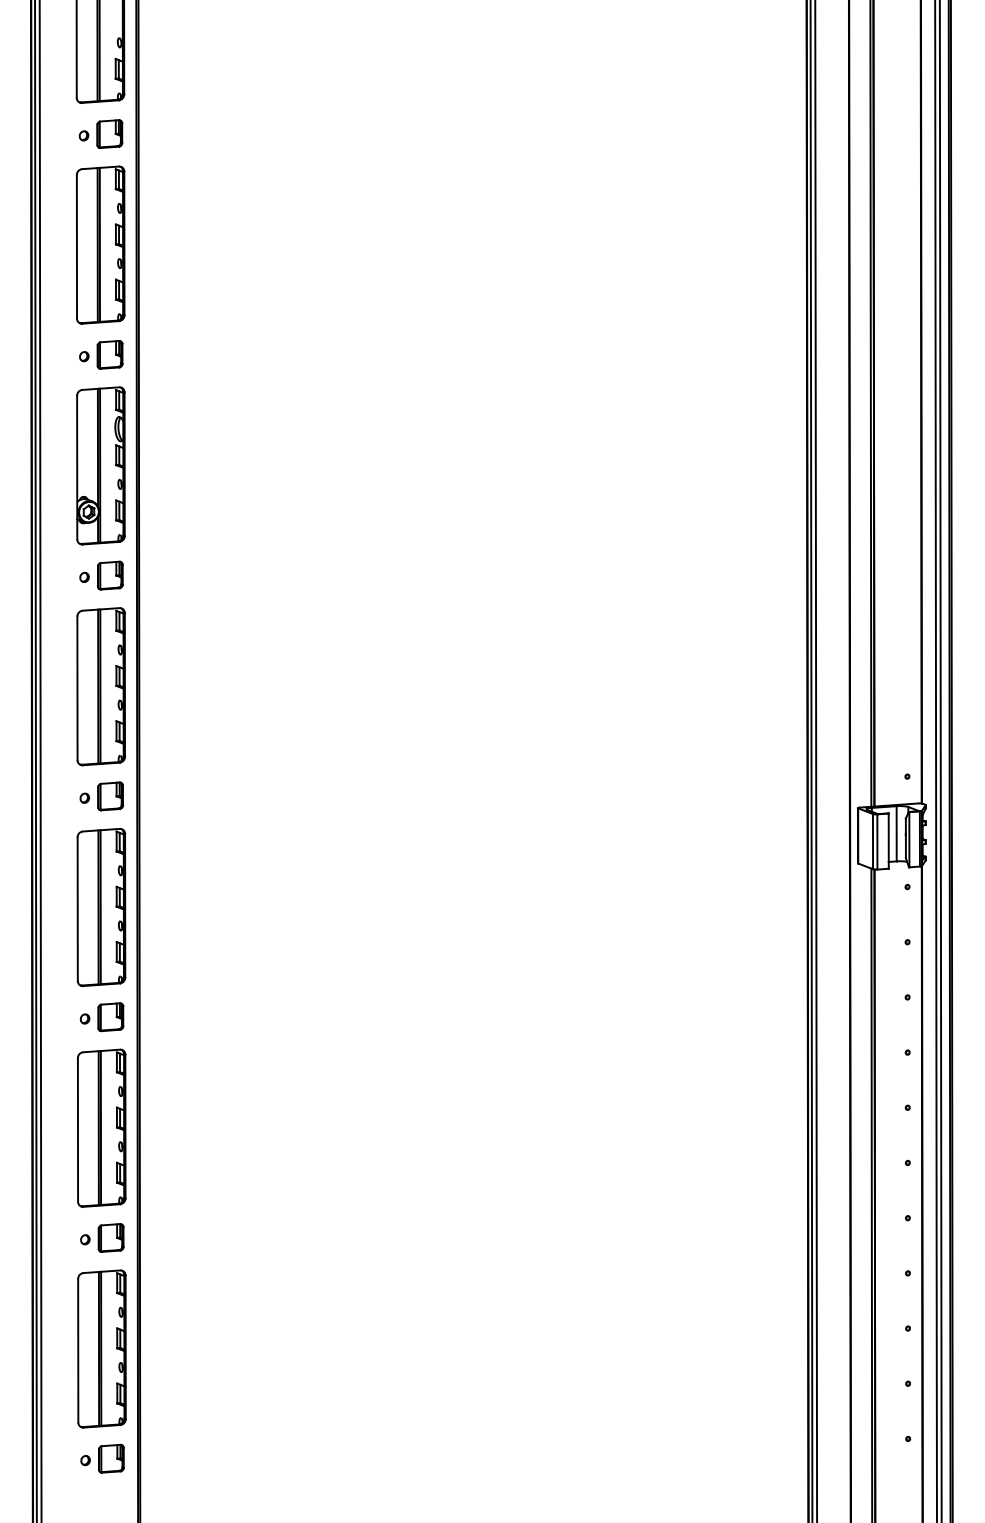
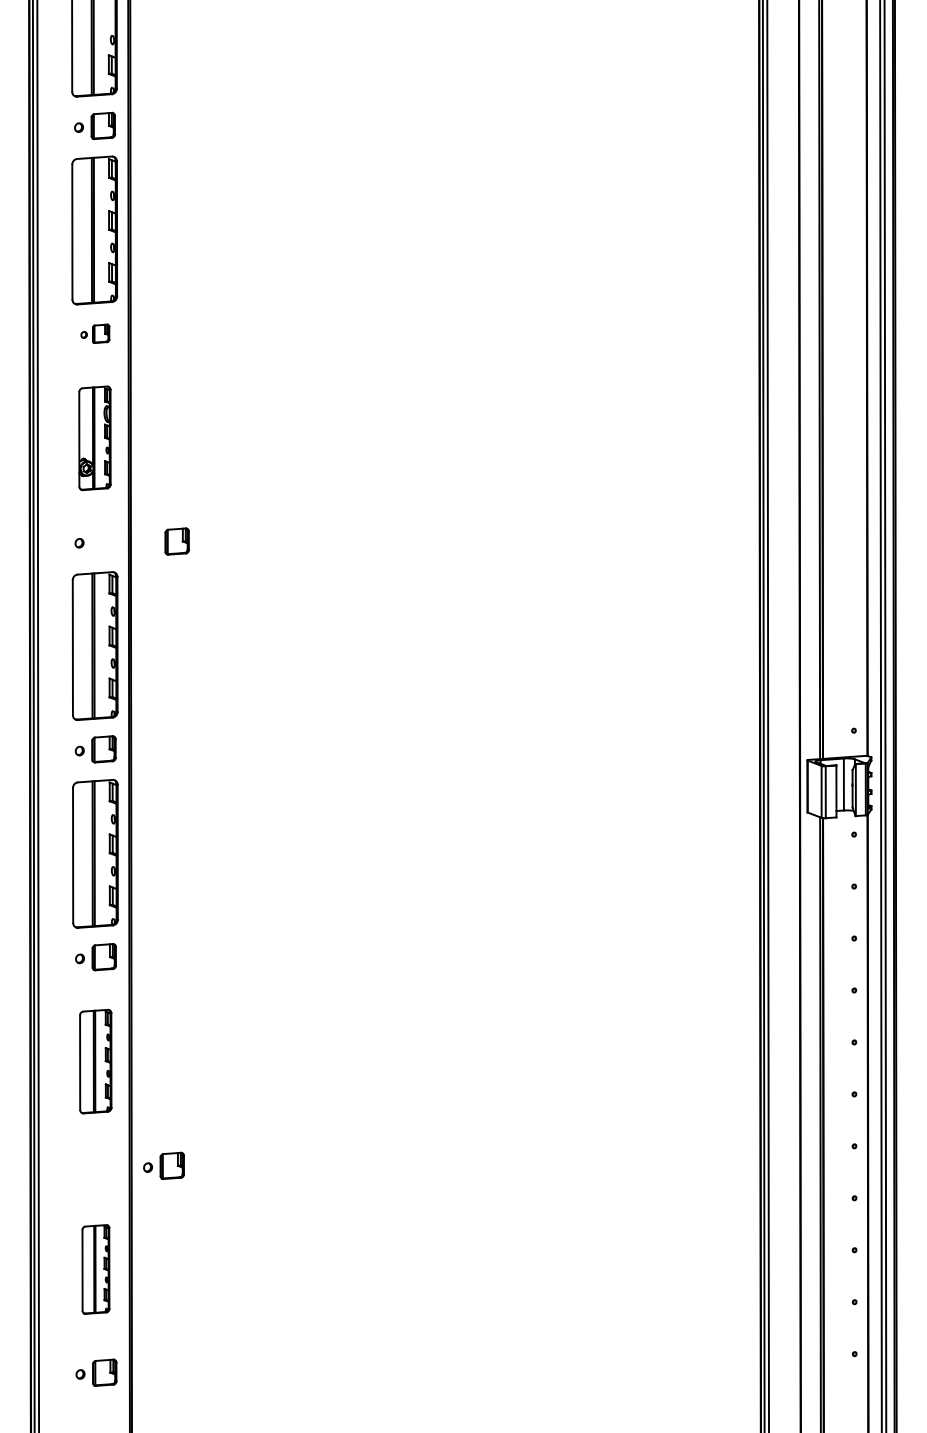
part: (101, 354) -> (95, 333), size x0.7
part: (100, 465) -> (94, 437), size x0.7
part: (110, 575) -> (177, 541), moved
part: (101, 1127) -> (95, 1060), size x0.7
part: (102, 1237) -> (164, 1165), moved
part: (101, 1348) -> (95, 1268), size x0.6

